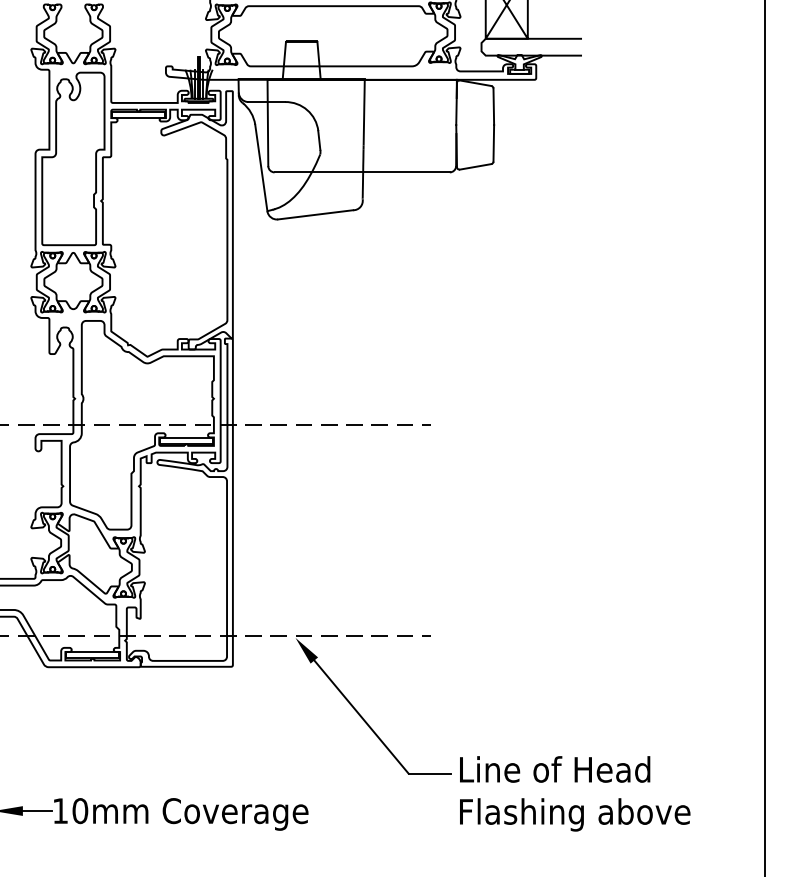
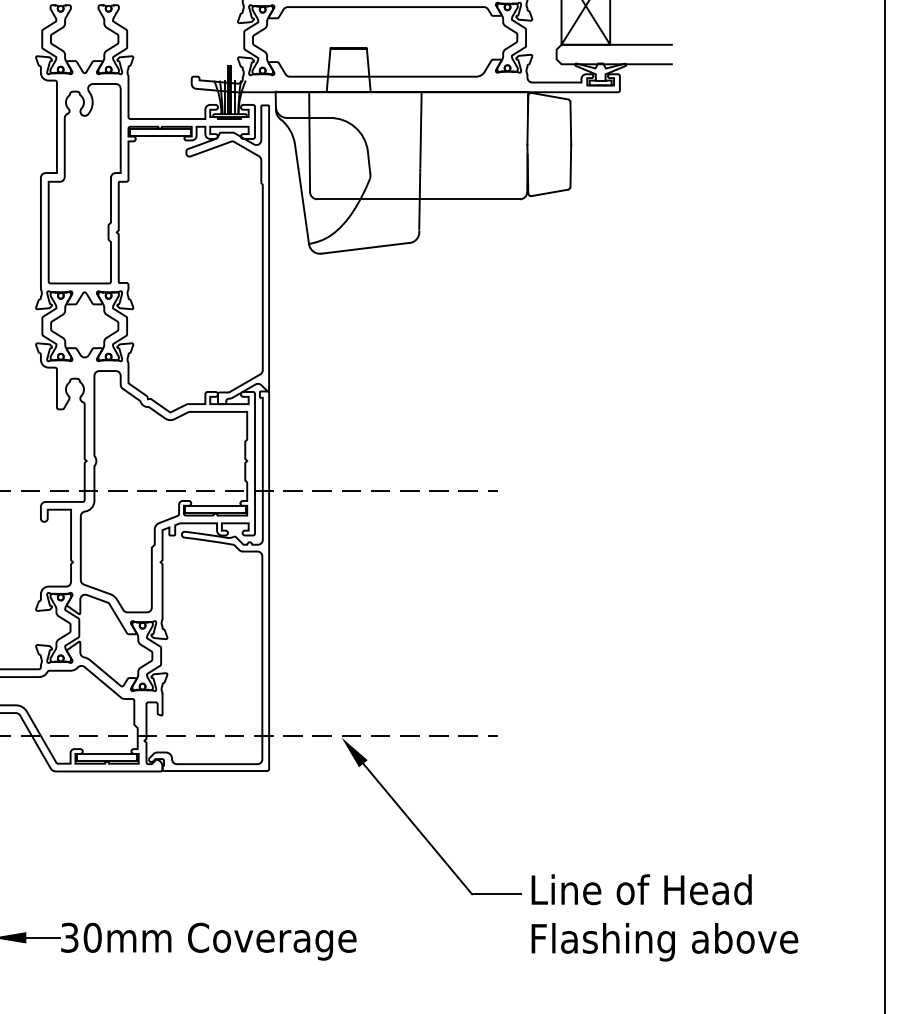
text: (60, 810) -> (69, 937), 10mm -> 30mm

